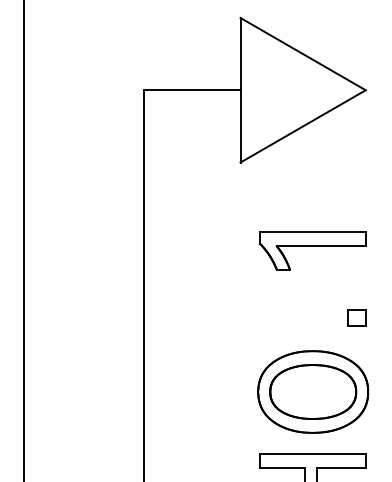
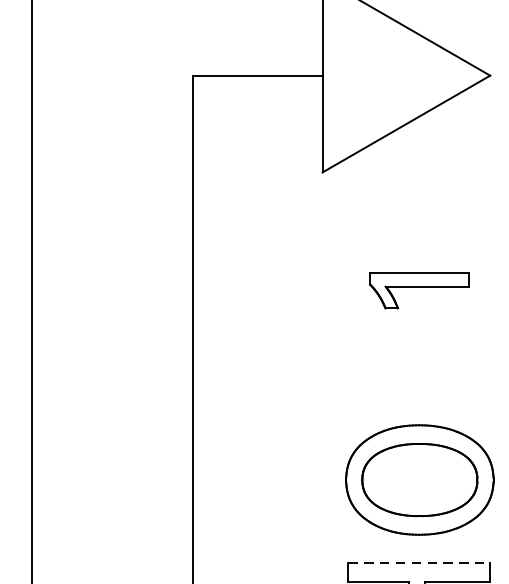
part: (312, 250) -> (418, 290), size x0.7
part: (356, 317) -> (477, 380), removed
line: (312, 453) -> (418, 562), solid -> dashed

